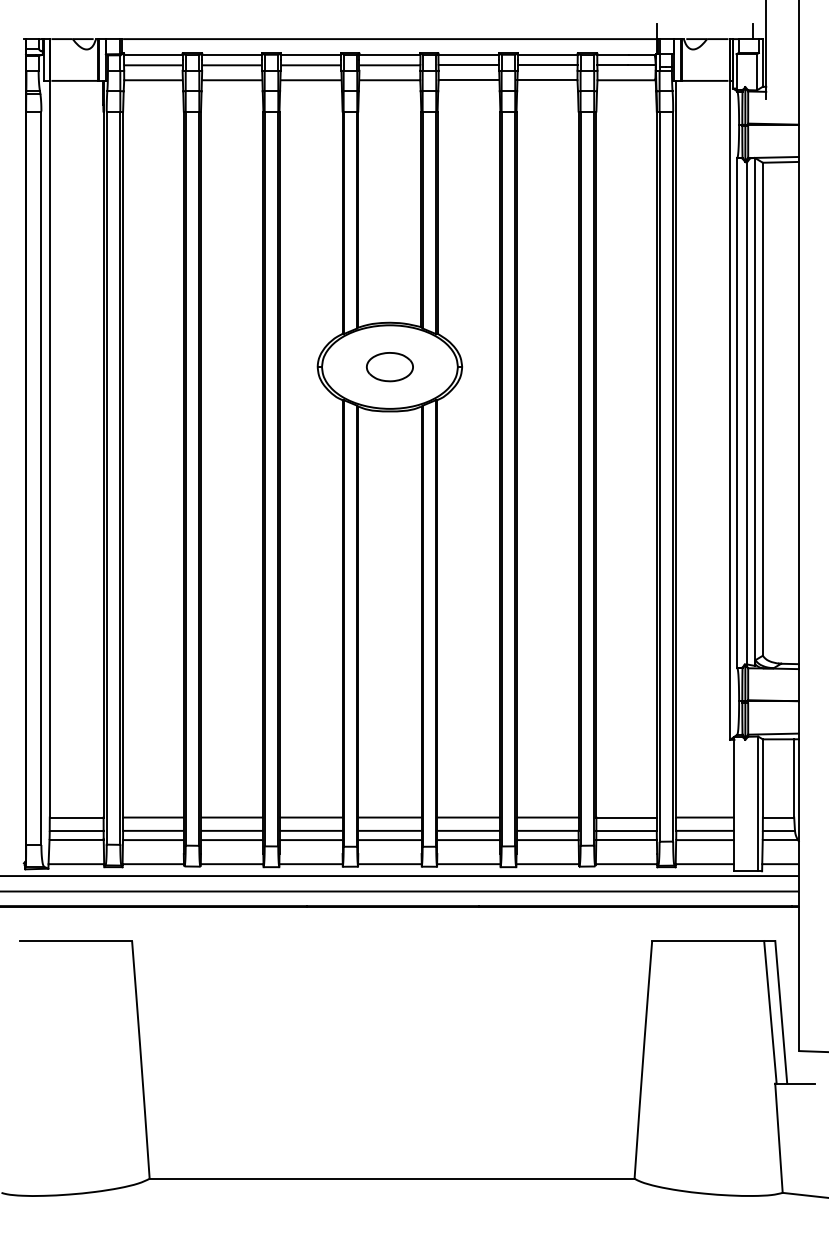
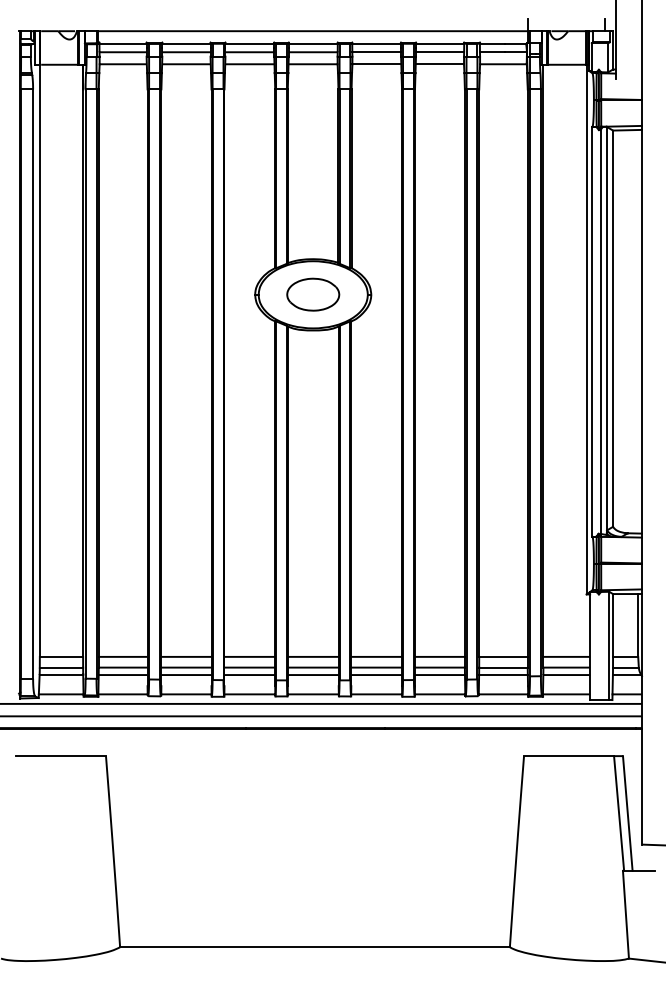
part: (389, 367) -> (312, 295), size x1.4

